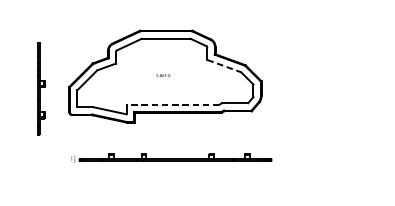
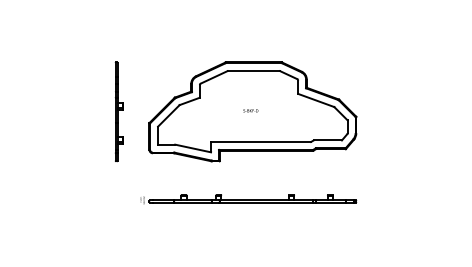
line: (224, 66) -> (316, 100), dashed -> solid
part: (40, 88) -> (118, 111), moved
line: (172, 104) -> (260, 141), dashed -> solid
part: (171, 158) -> (248, 199), moved

